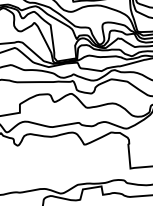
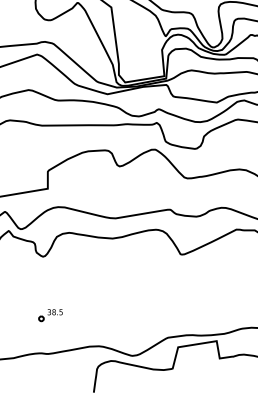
part: (20, 174) -> (49, 316), added

